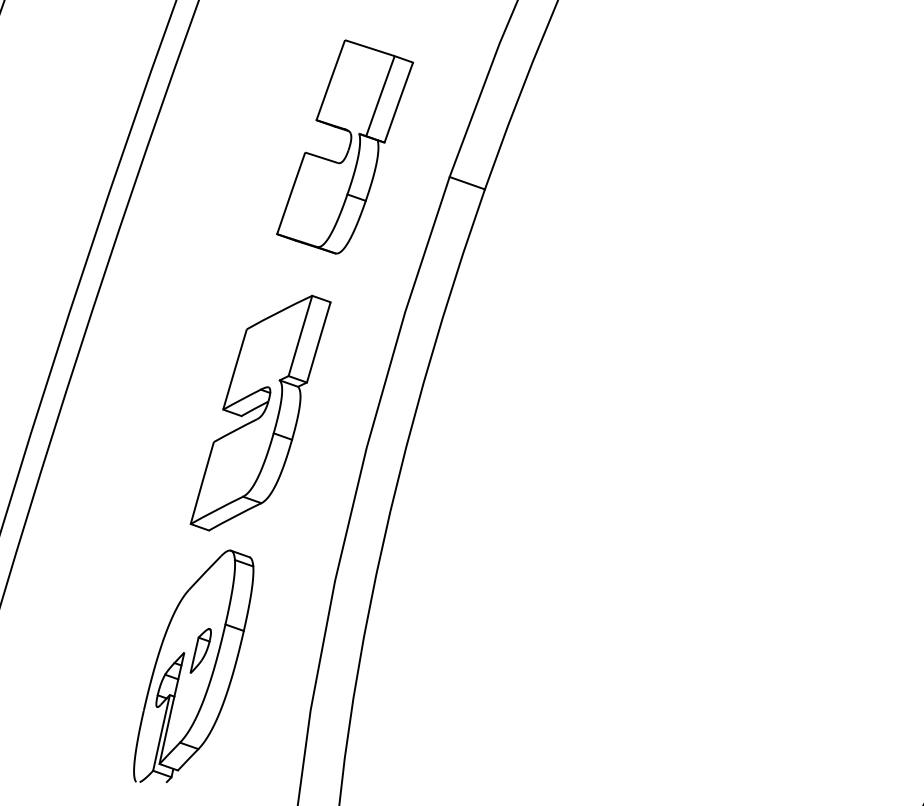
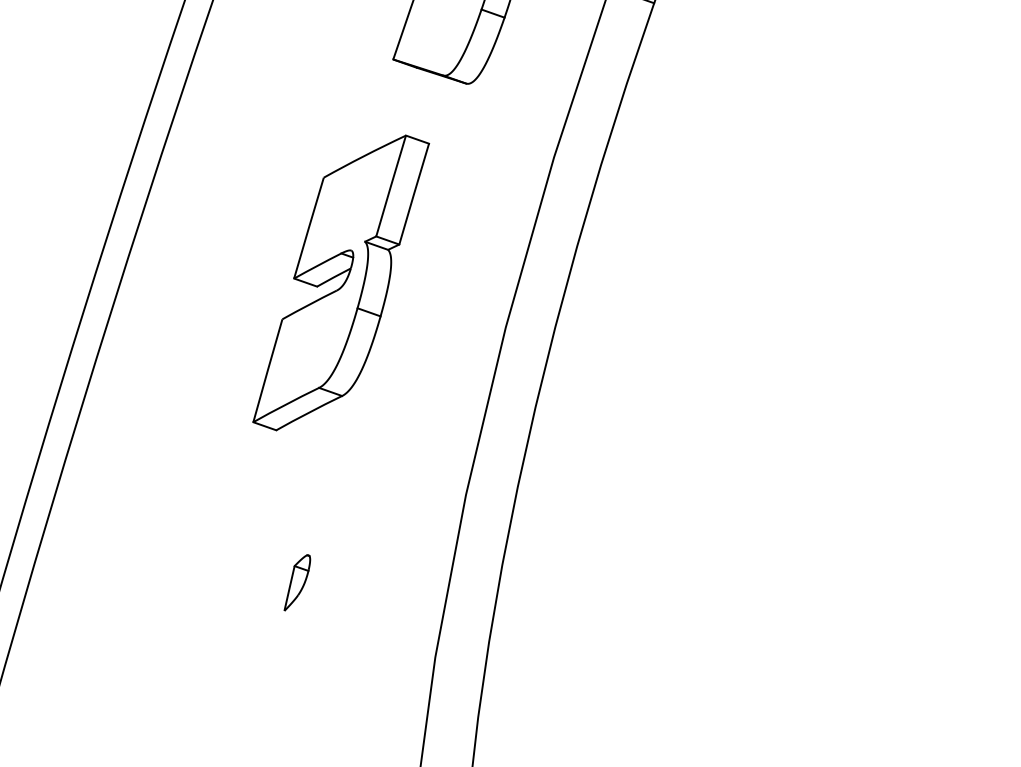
part: (260, 412) -> (340, 282), moved
part: (183, 662) -> (275, 597), removed

